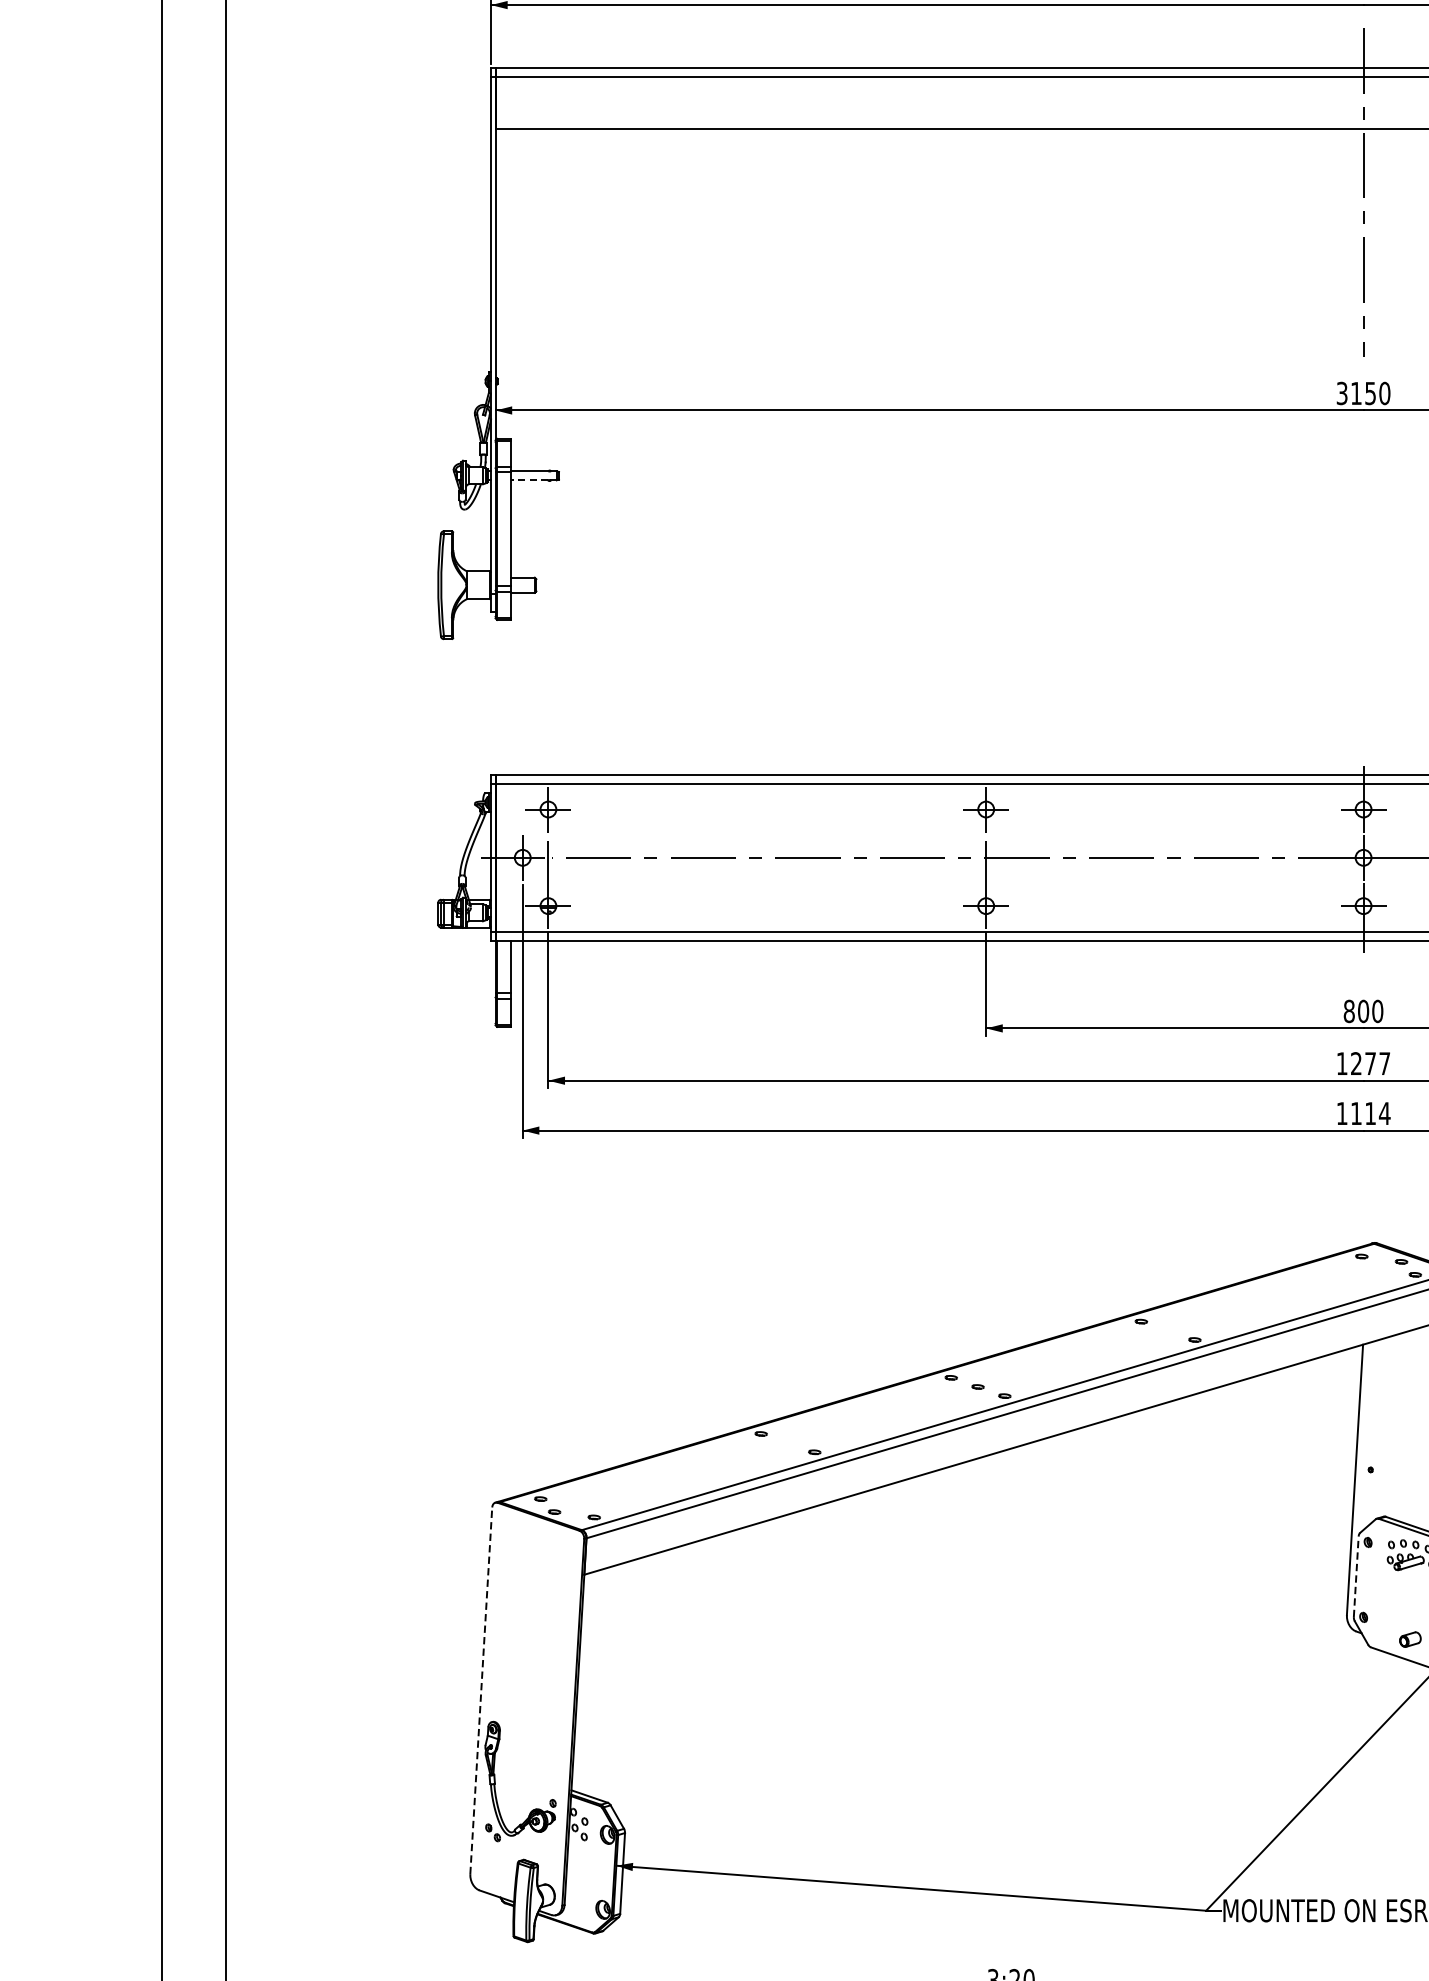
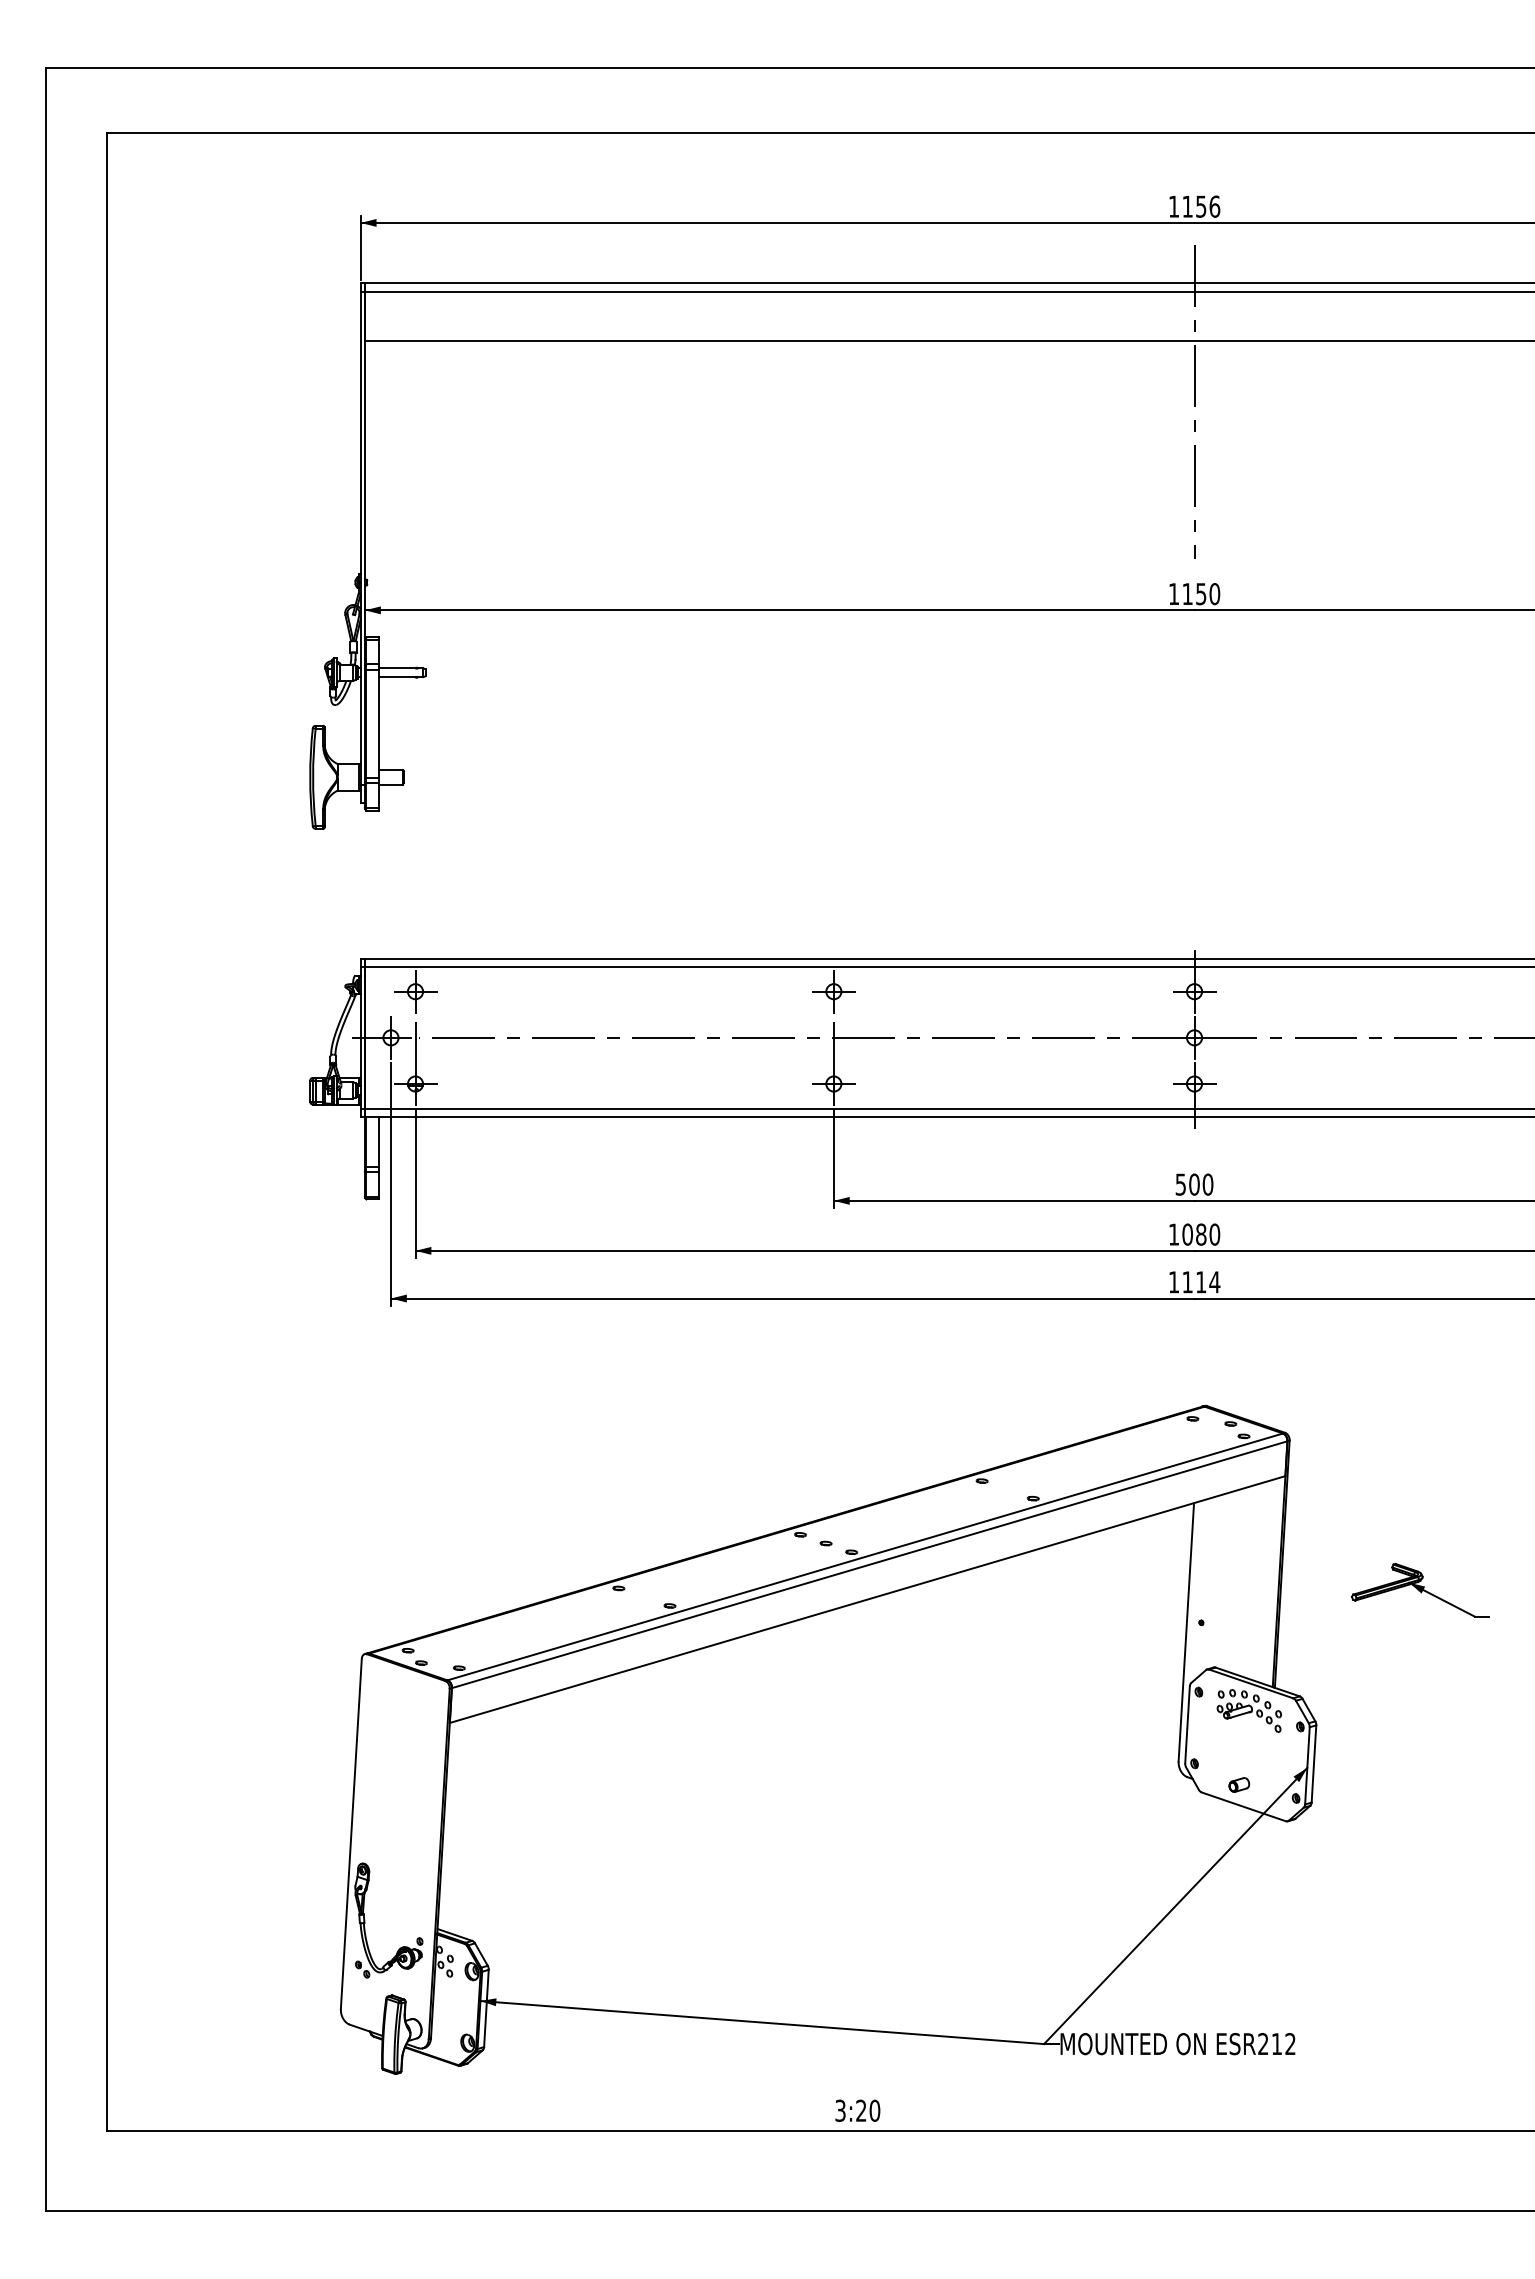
text: (1342, 393) -> (1174, 594), 3150 -> 1150
line: (529, 480) -> (397, 677), dashed -> solid
text: (1348, 1011) -> (1180, 1184), 800 -> 500
text: (1370, 1063) -> (1201, 1234), 1277 -> 1080
line: (1356, 1576) -> (1187, 1724), dashed -> solid
line: (481, 1690) -> (351, 1833), dashed -> solid

